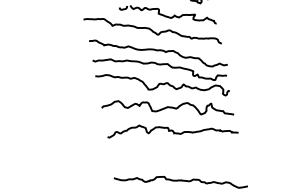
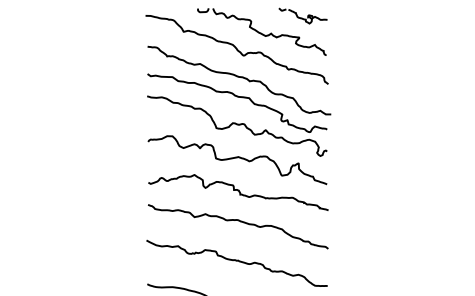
curve: (177, 153) -> (240, 222), added

